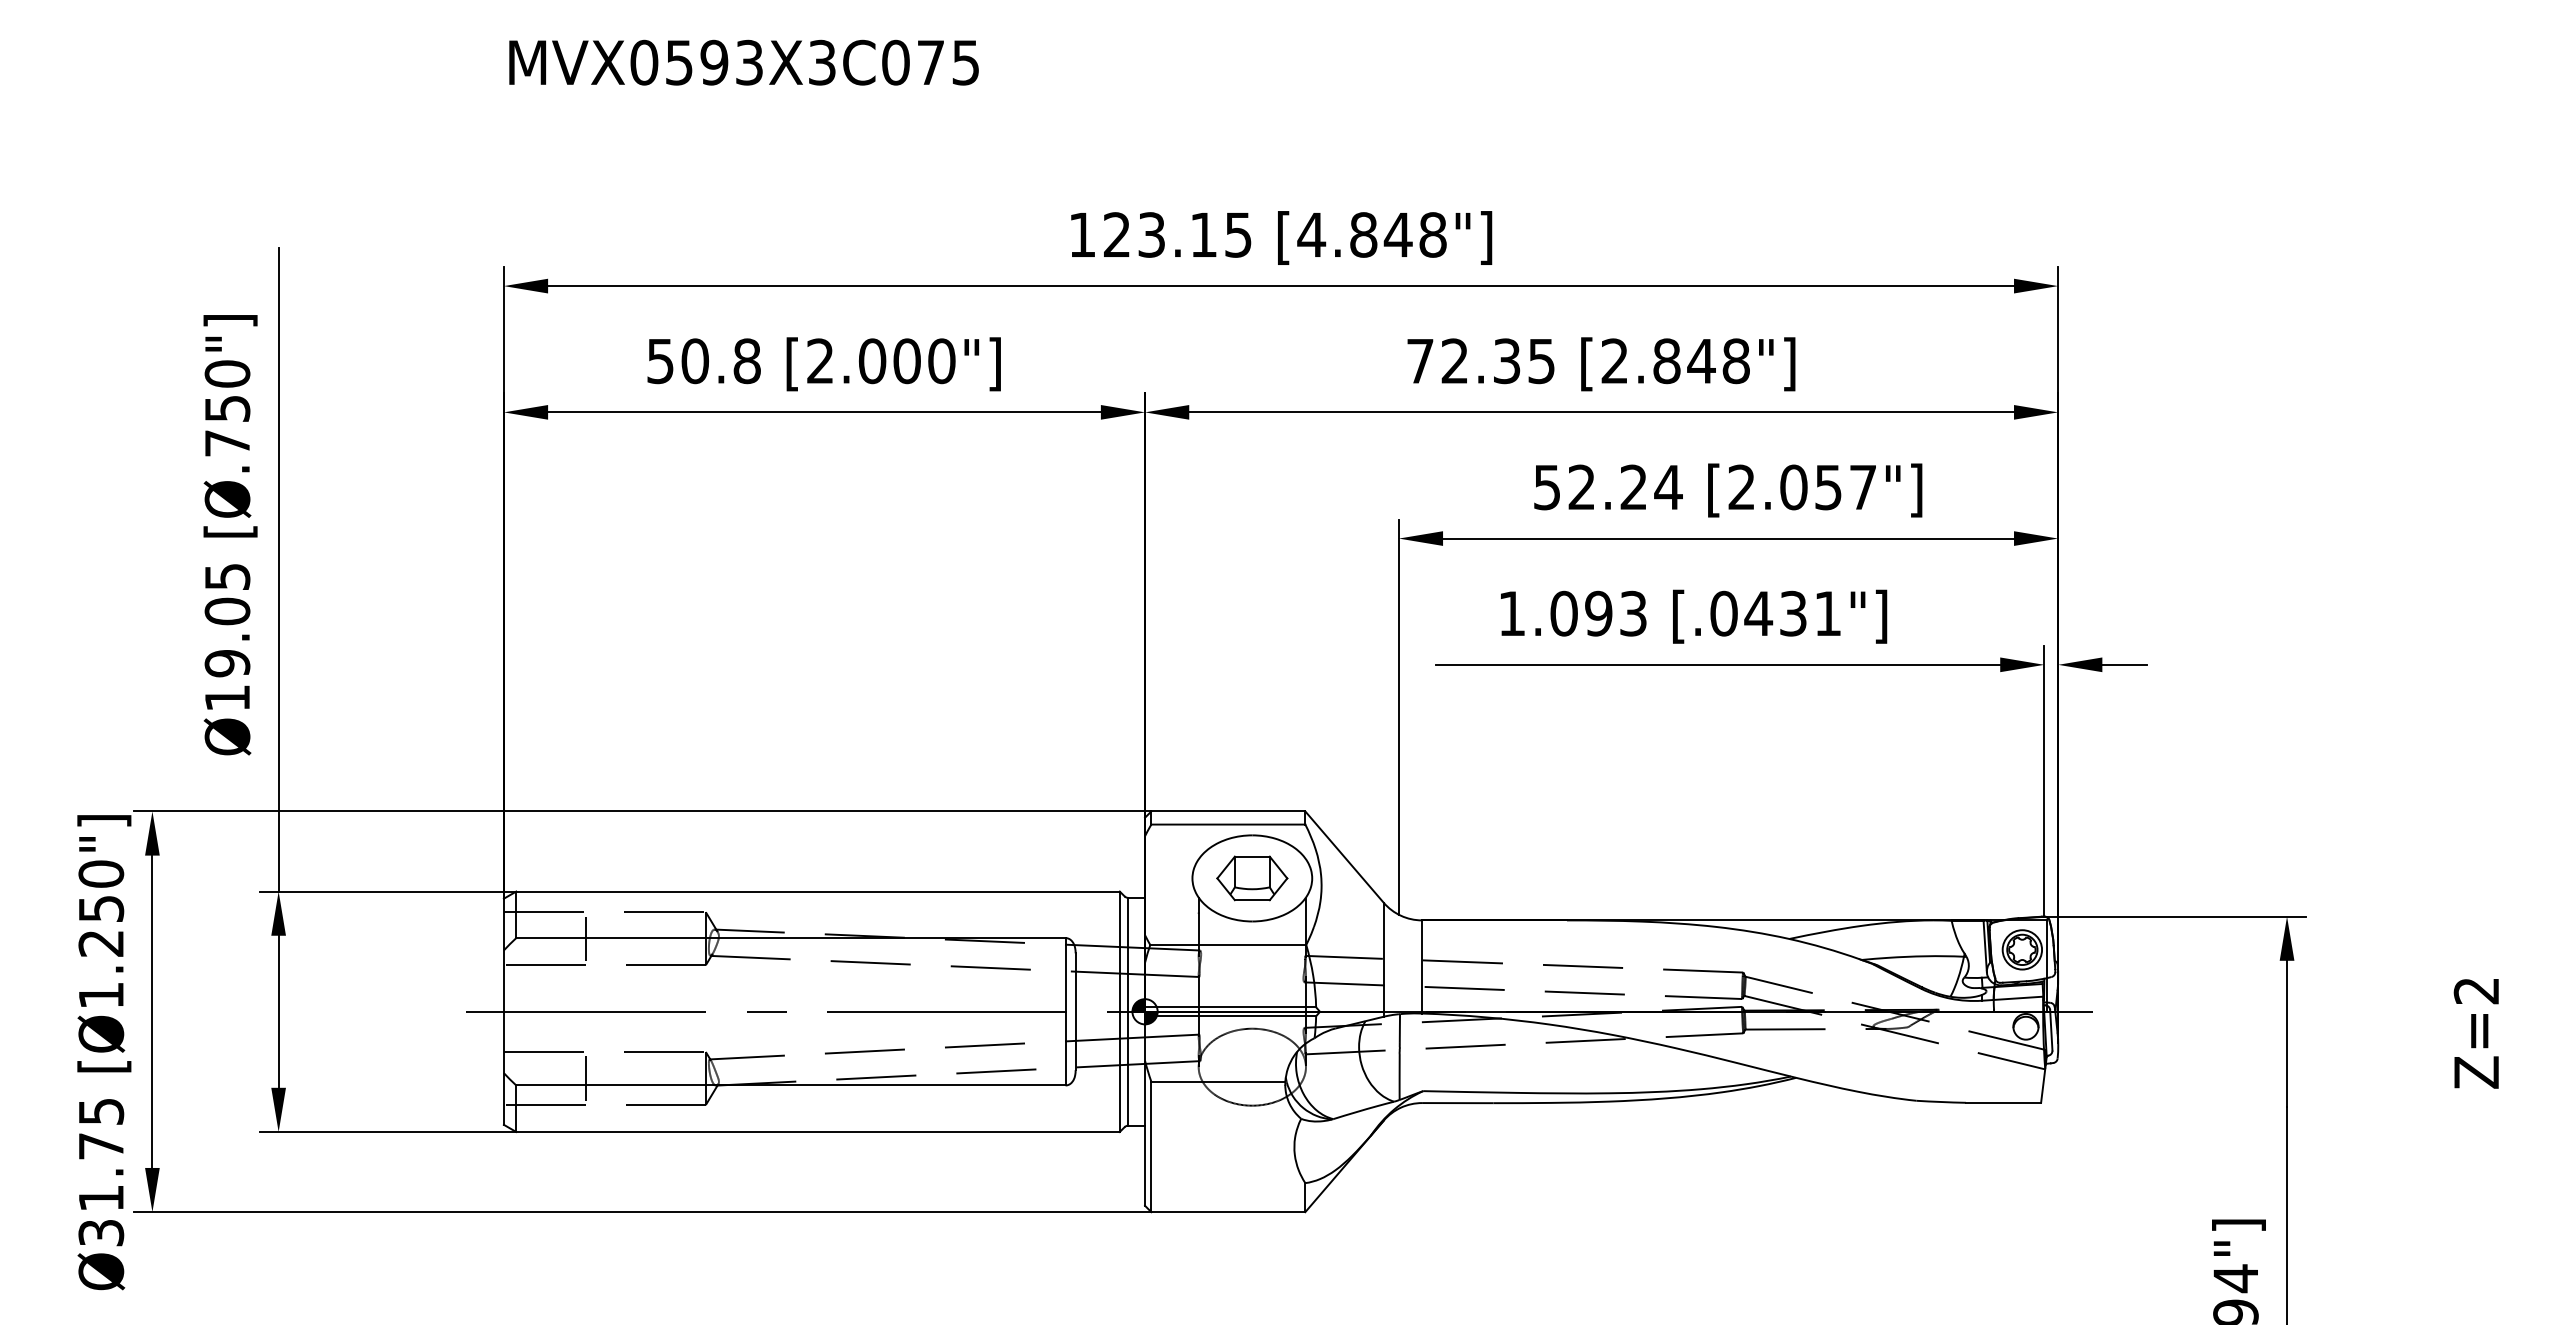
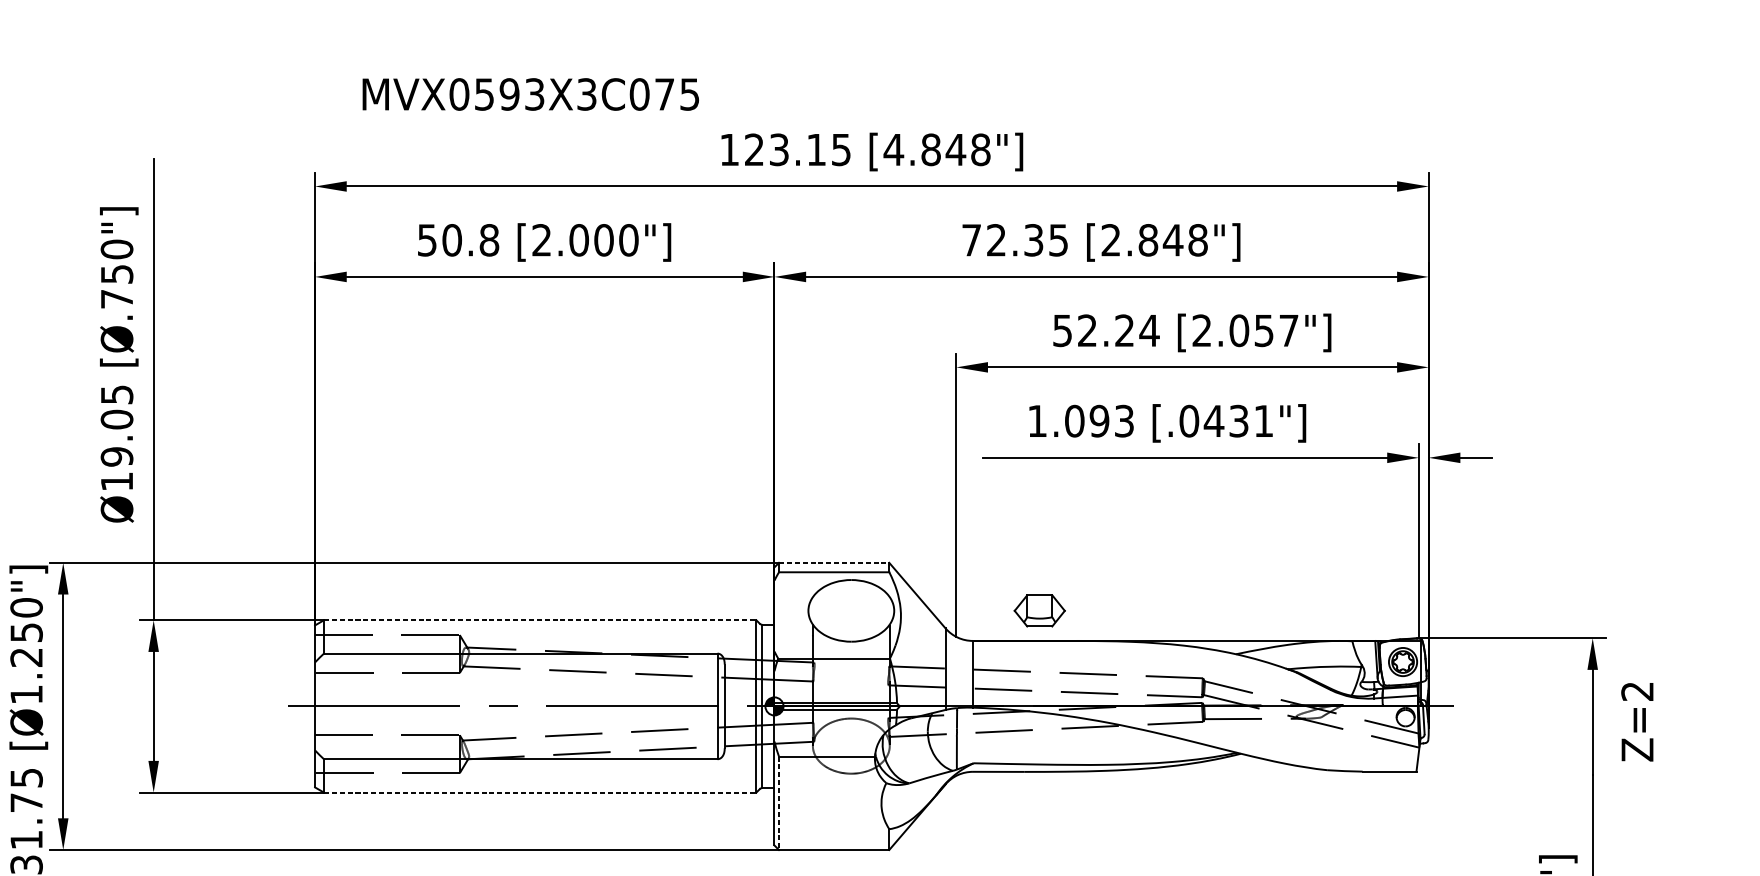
text: (743, 62) -> (530, 94), moved
line: (1228, 811) -> (834, 562), solid -> dashed
part: (1252, 878) -> (1039, 610), moved
line: (818, 891) -> (540, 620), solid -> dashed
line: (585, 938) -> (373, 653), removed
text: (2475, 1033) -> (1636, 721), moved
line: (585, 1078) -> (373, 754), removed
line: (818, 1132) -> (540, 792), solid -> dashed
line: (1151, 1147) -> (779, 803), solid -> dashed

